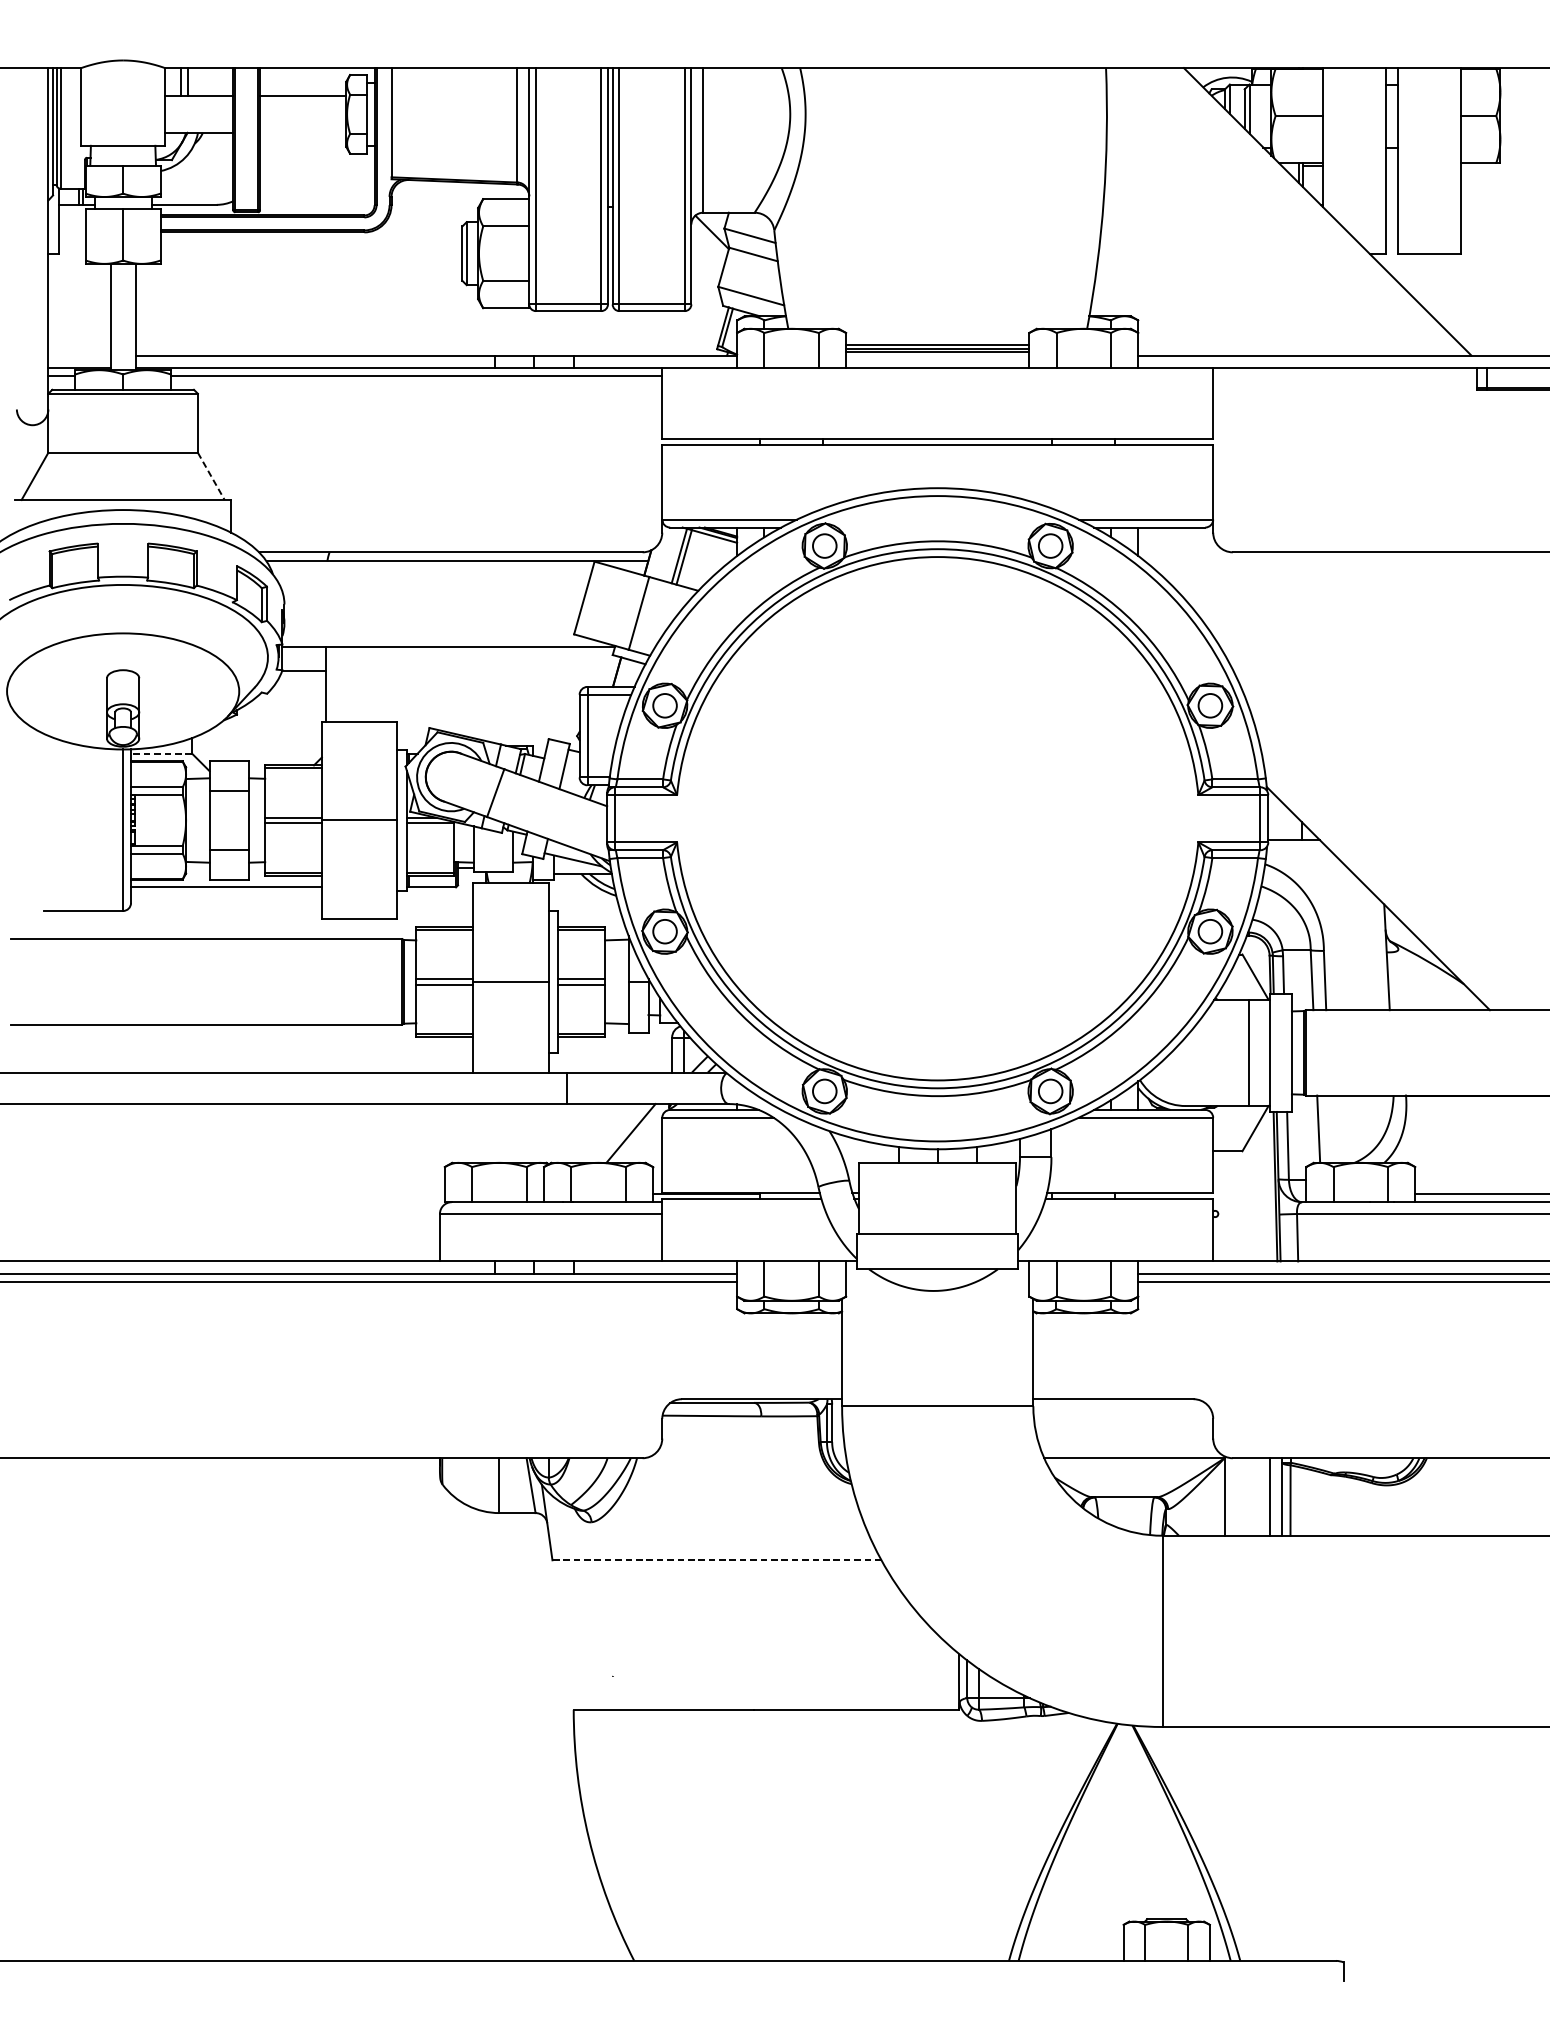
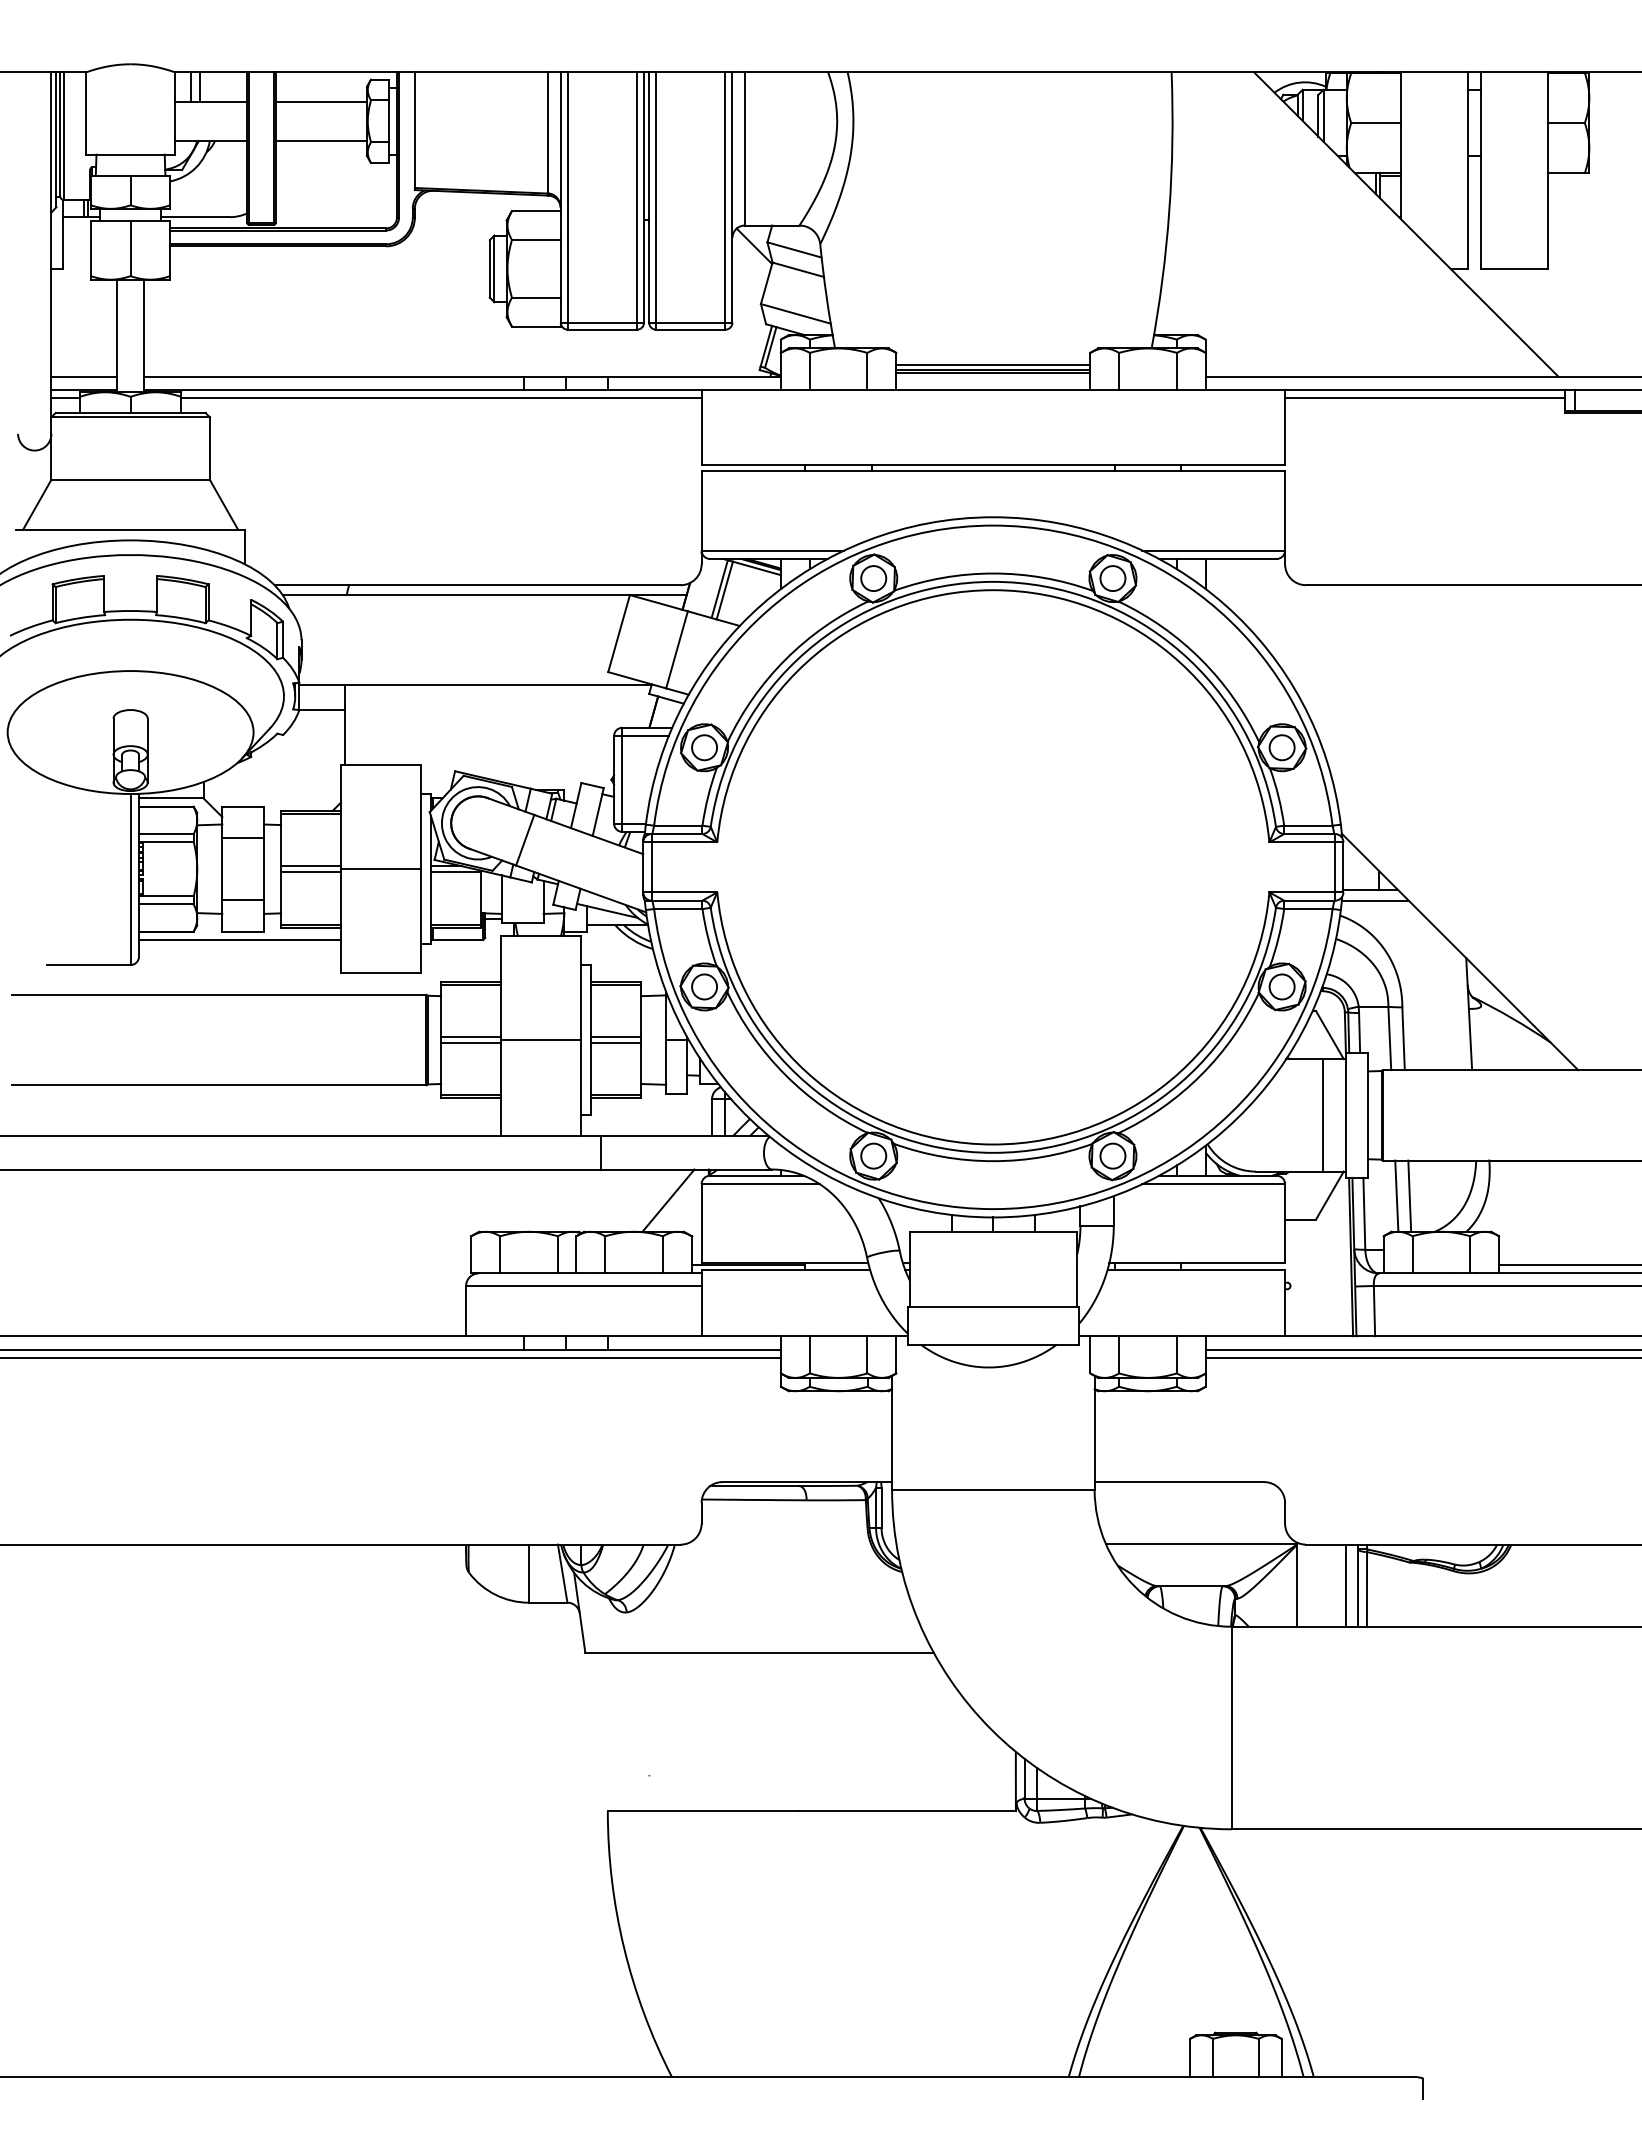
line: (302, 132) -> (320, 140), added
line: (79, 355) -> (84, 376), added
line: (1344, 376) -> (1424, 398), added
line: (210, 476) -> (223, 504), dashed -> solid
line: (160, 753) -> (170, 798), dashed -> solid
line: (1298, 850) -> (1375, 901), added
line: (1330, 1128) -> (1409, 1195), added
line: (716, 1560) -> (759, 1652), dashed -> solid

